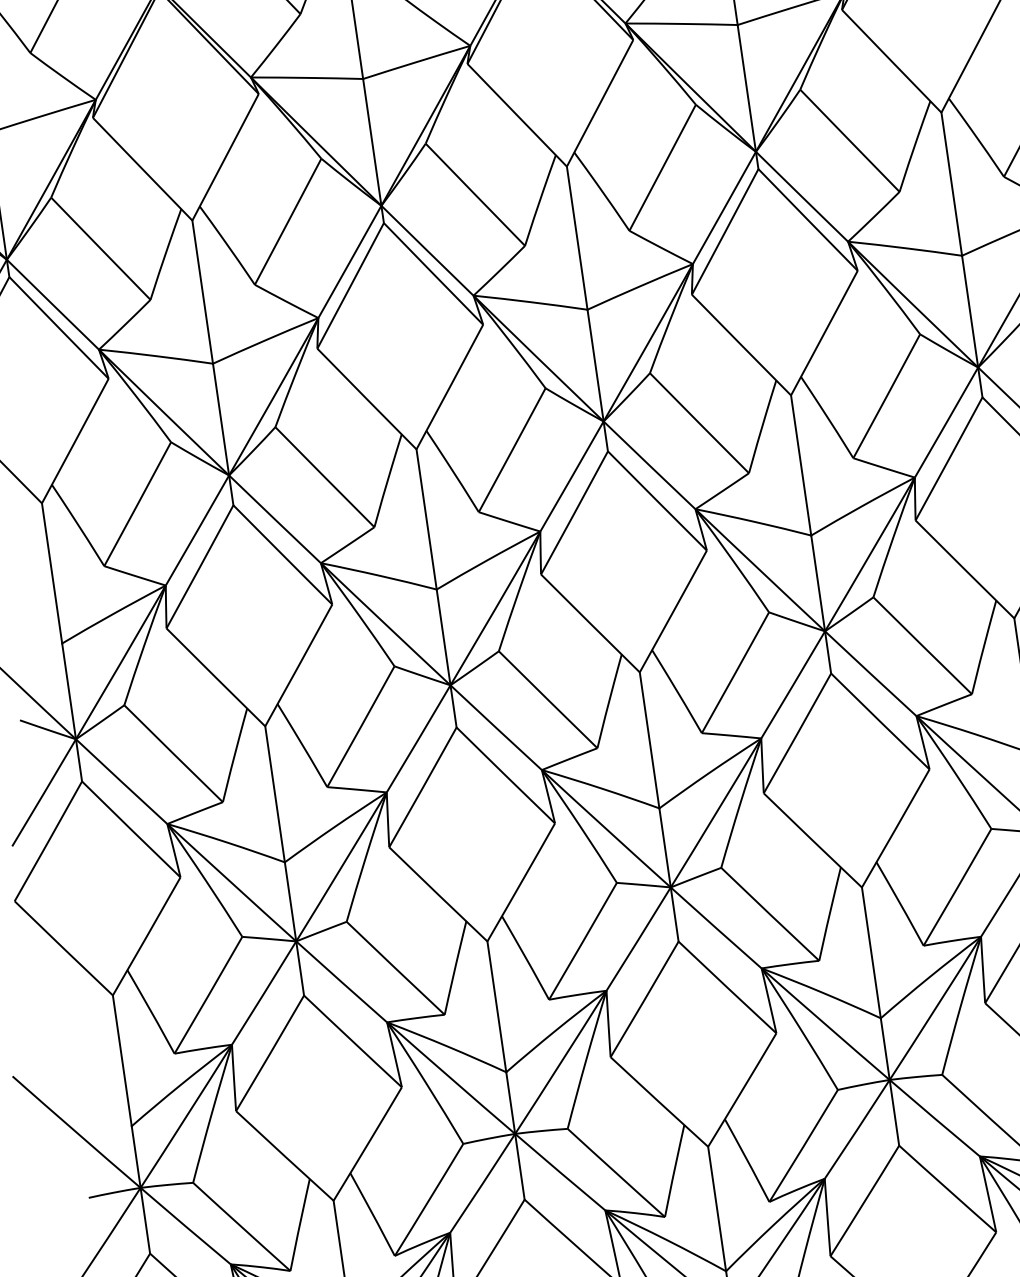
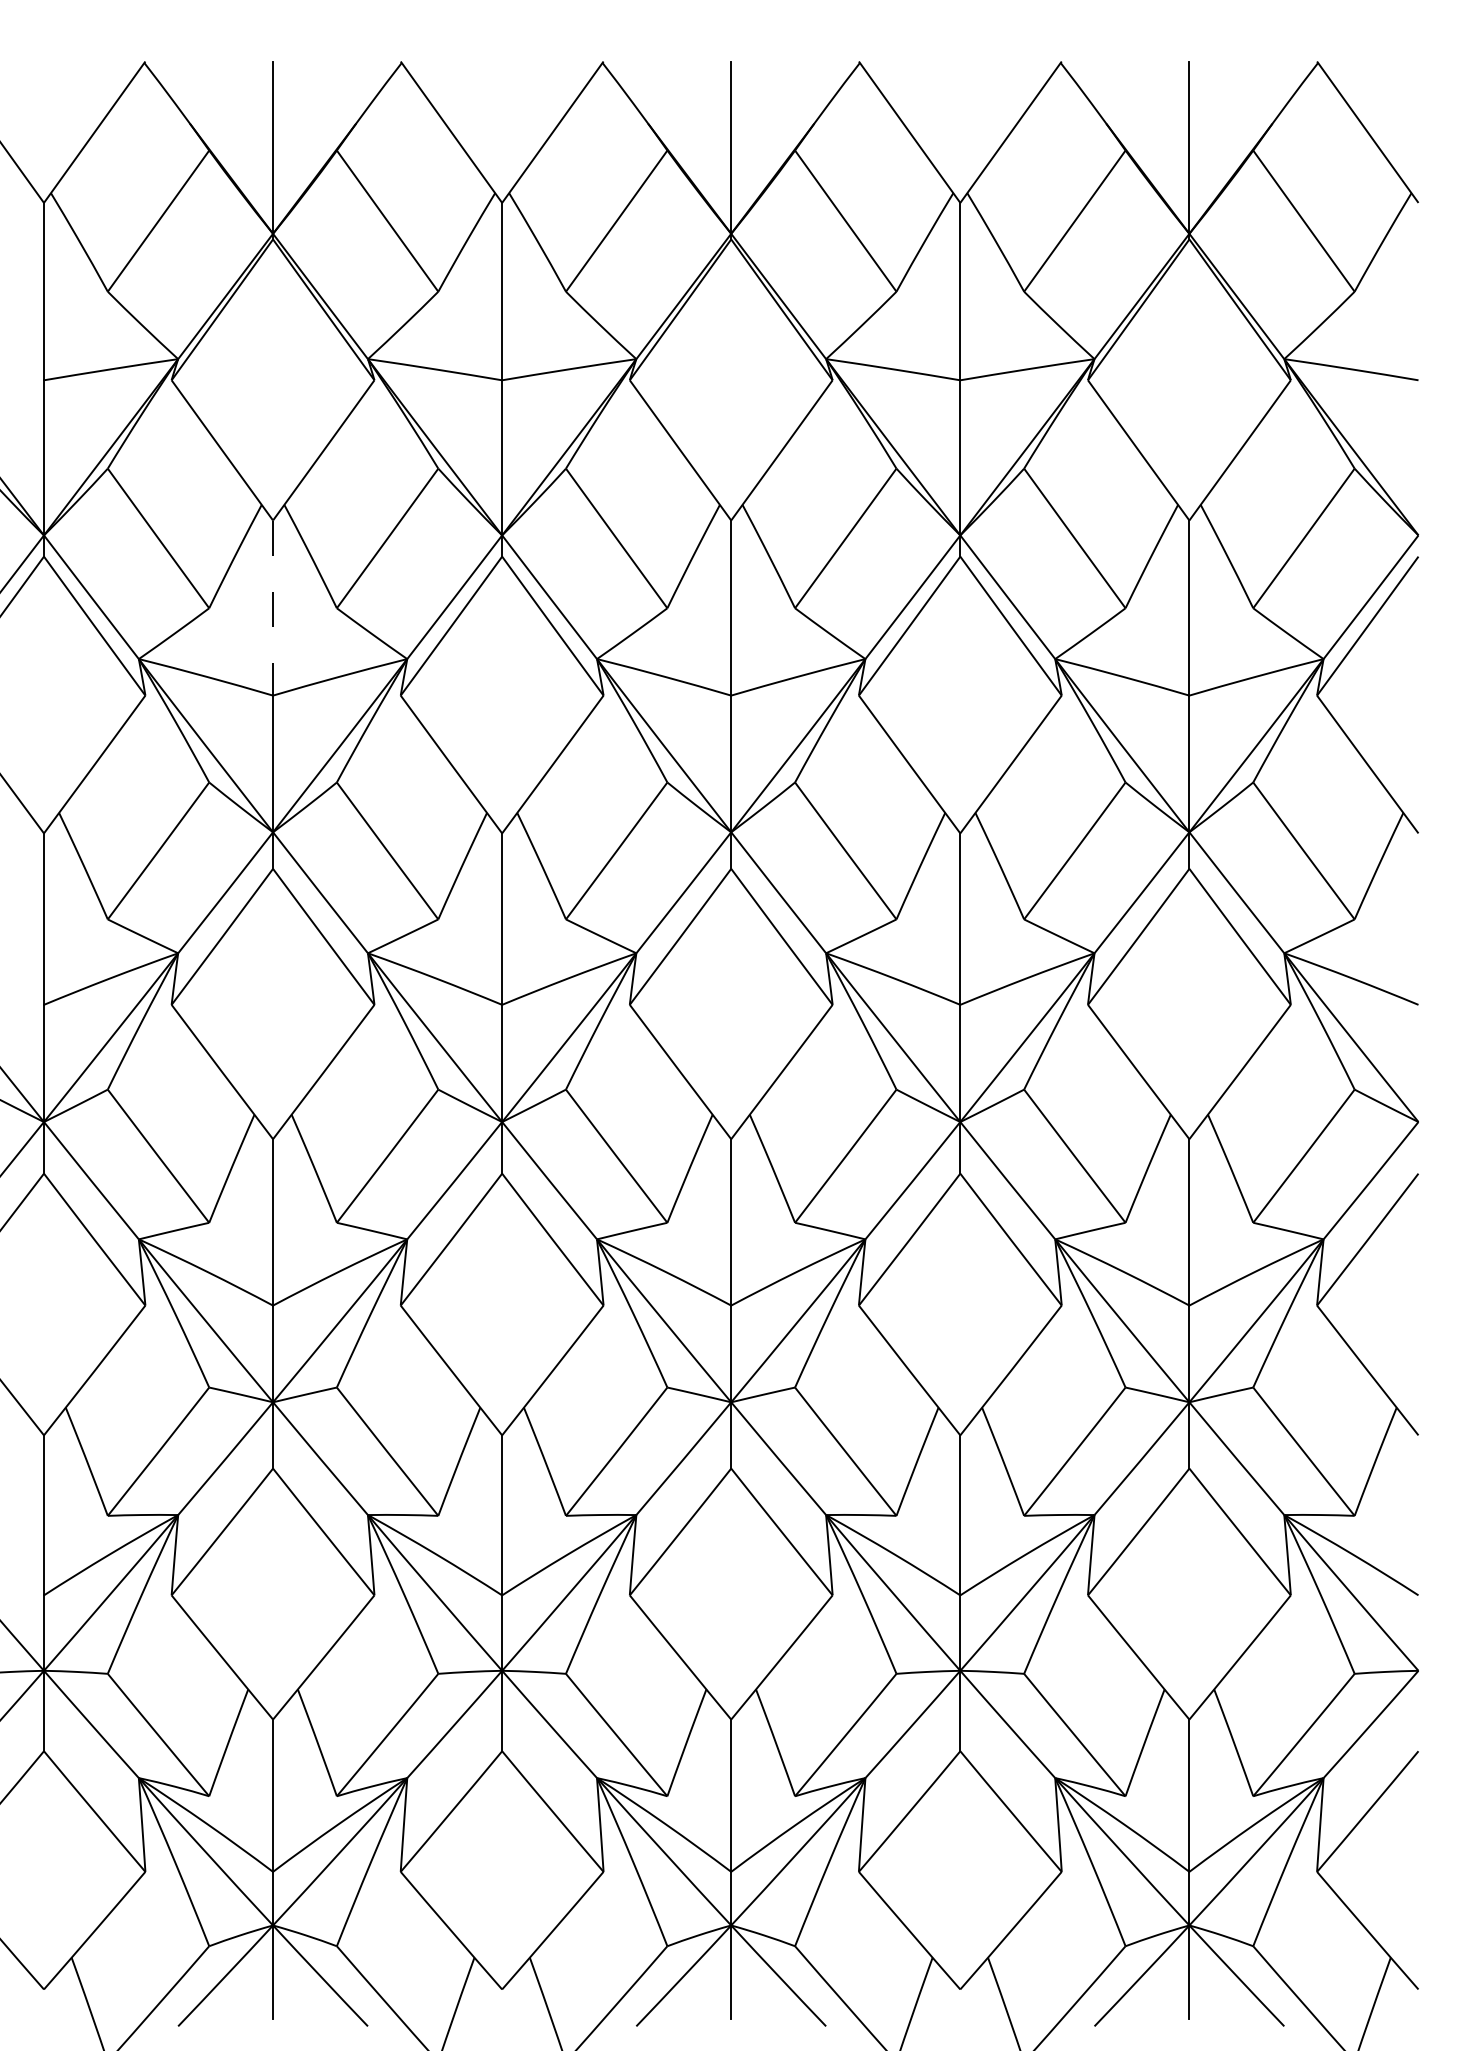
line: (203, 292) -> (273, 608), solid -> dashed

